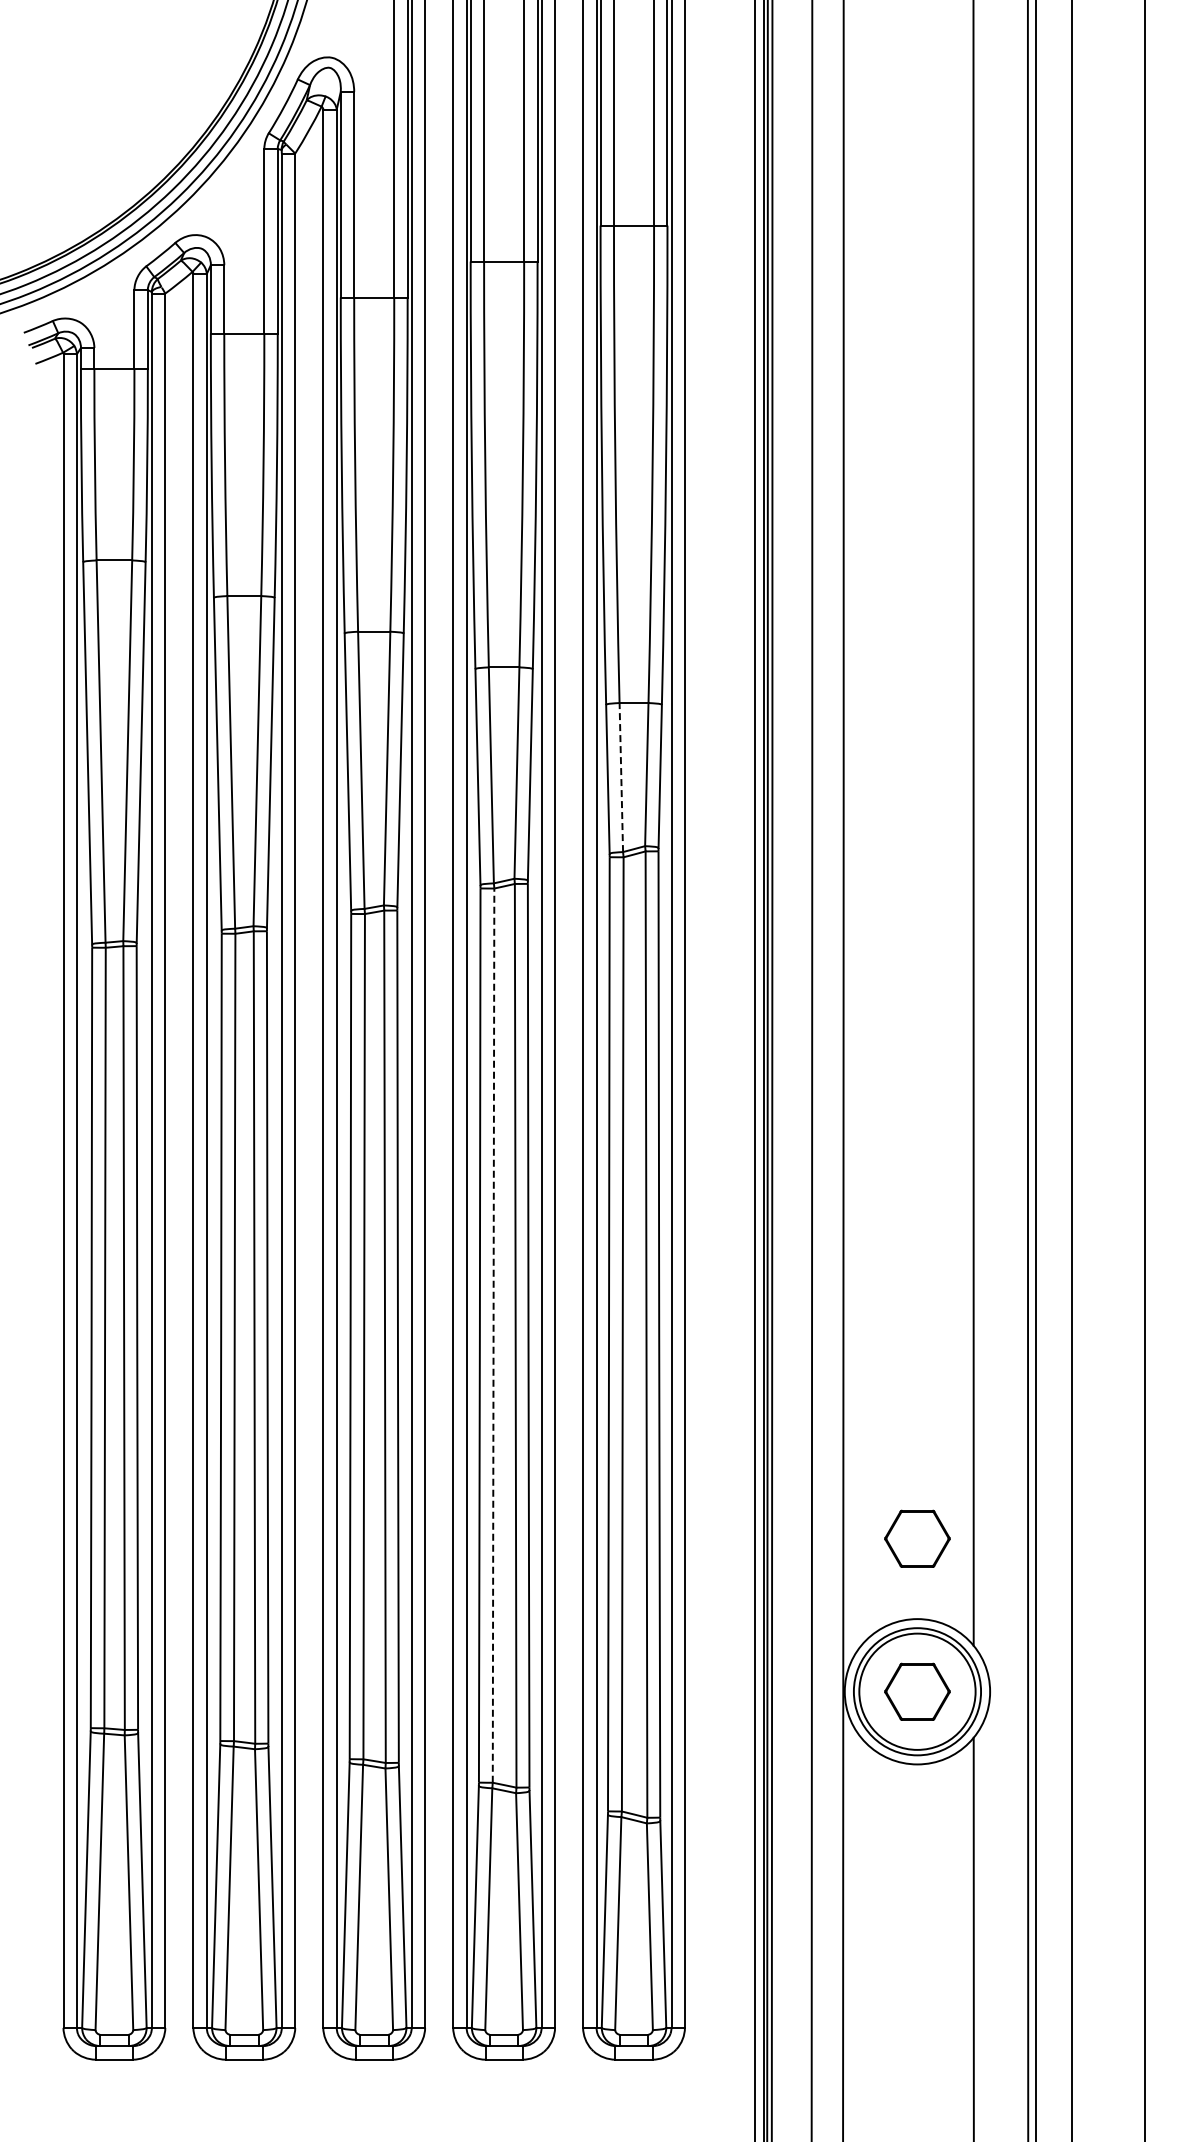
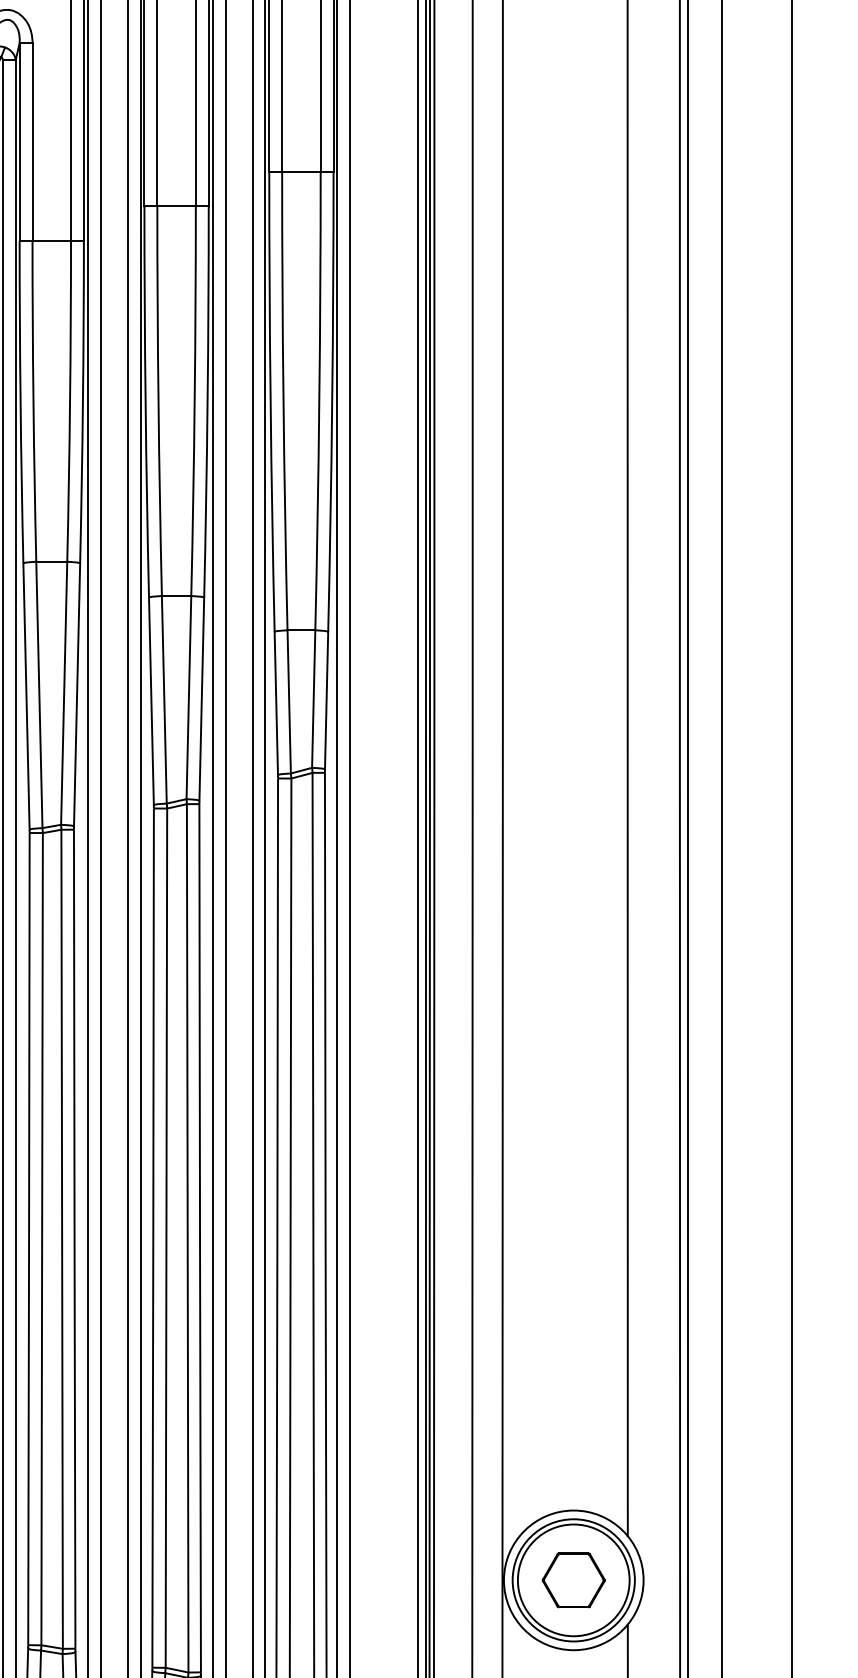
line: (621, 777) -> (289, 701), dashed -> solid
line: (493, 1335) -> (166, 1238), dashed -> solid
part: (917, 1538) -> (573, 1433), removed

